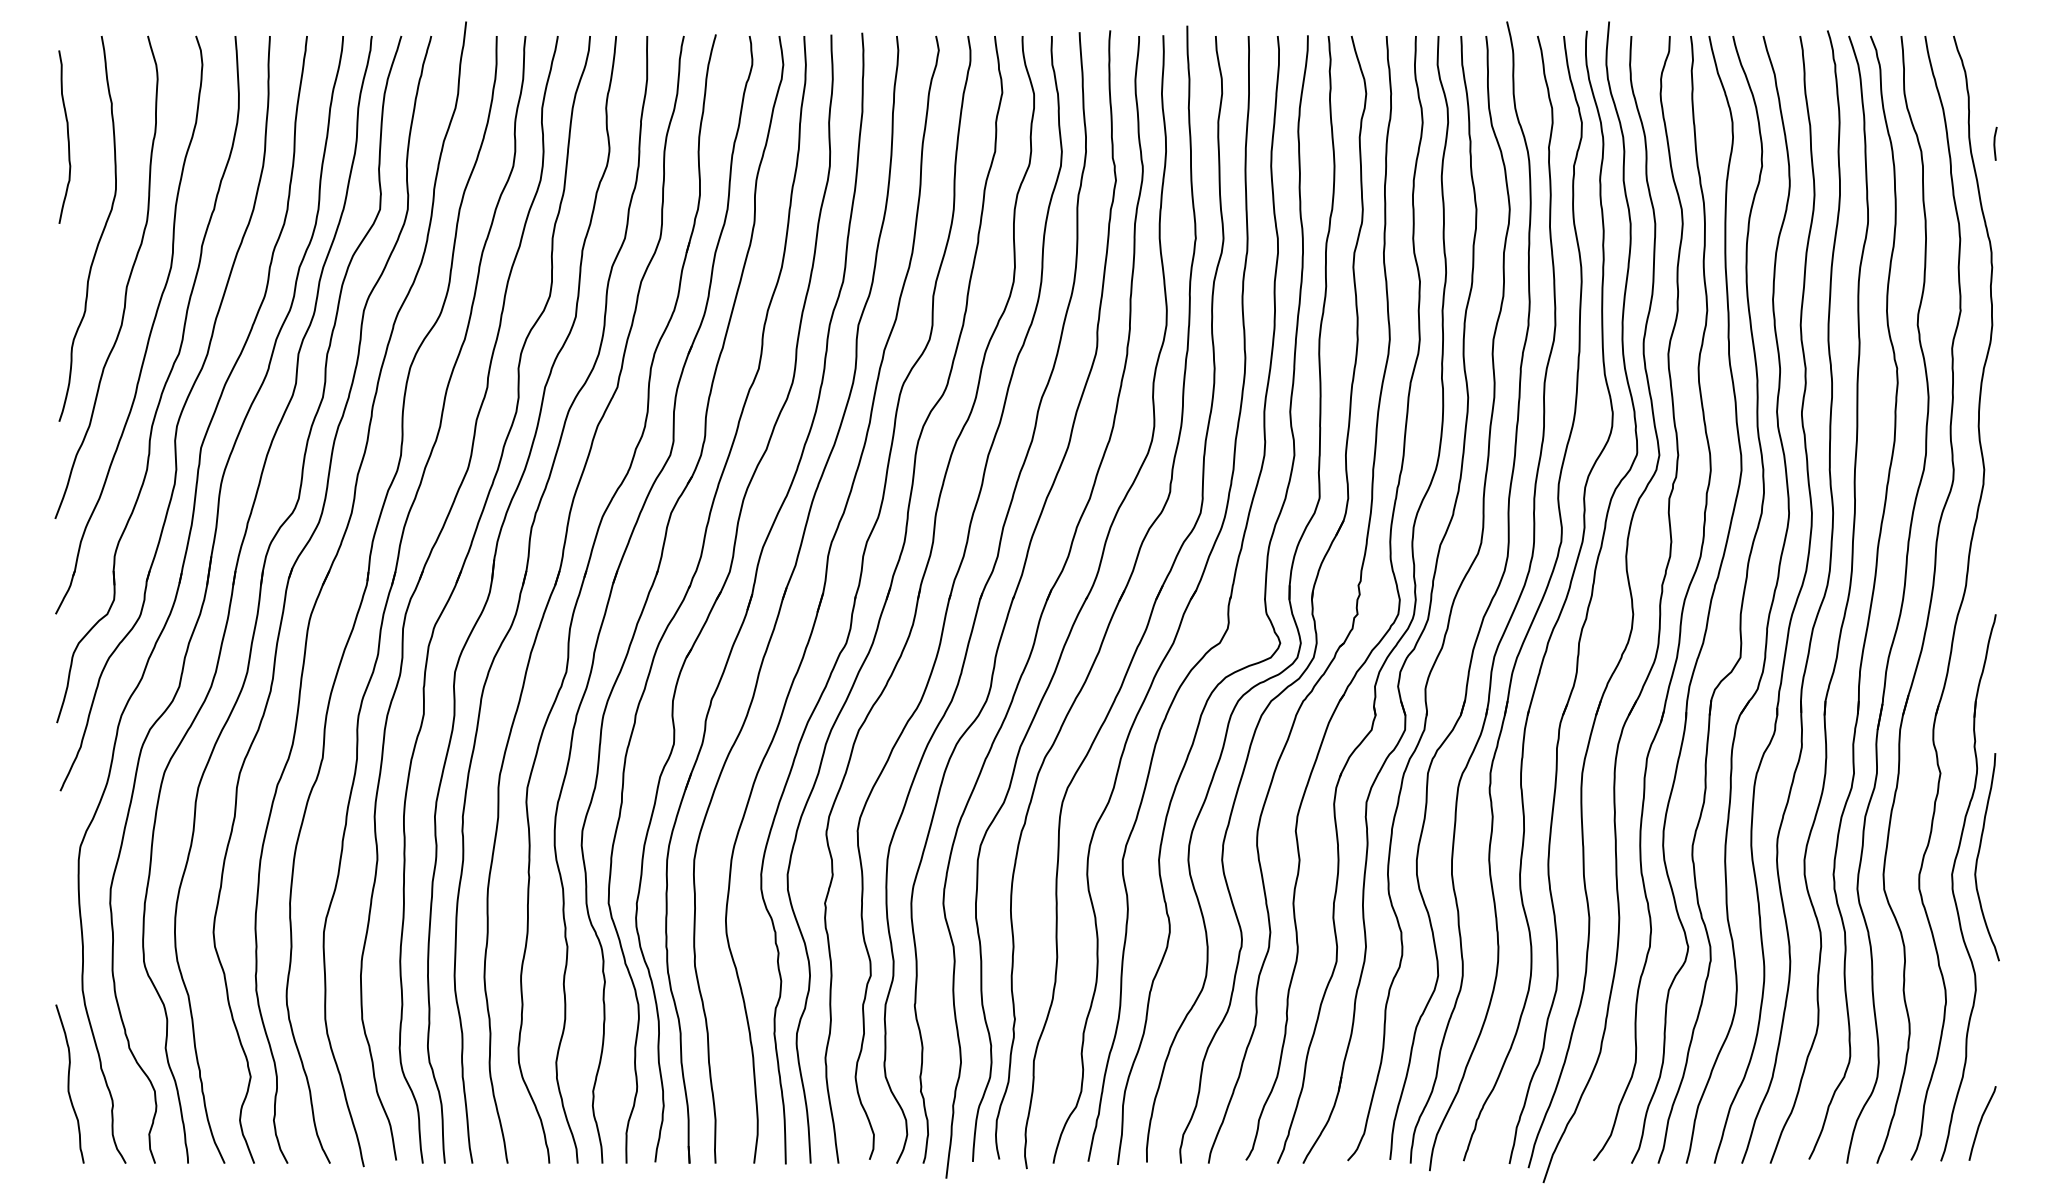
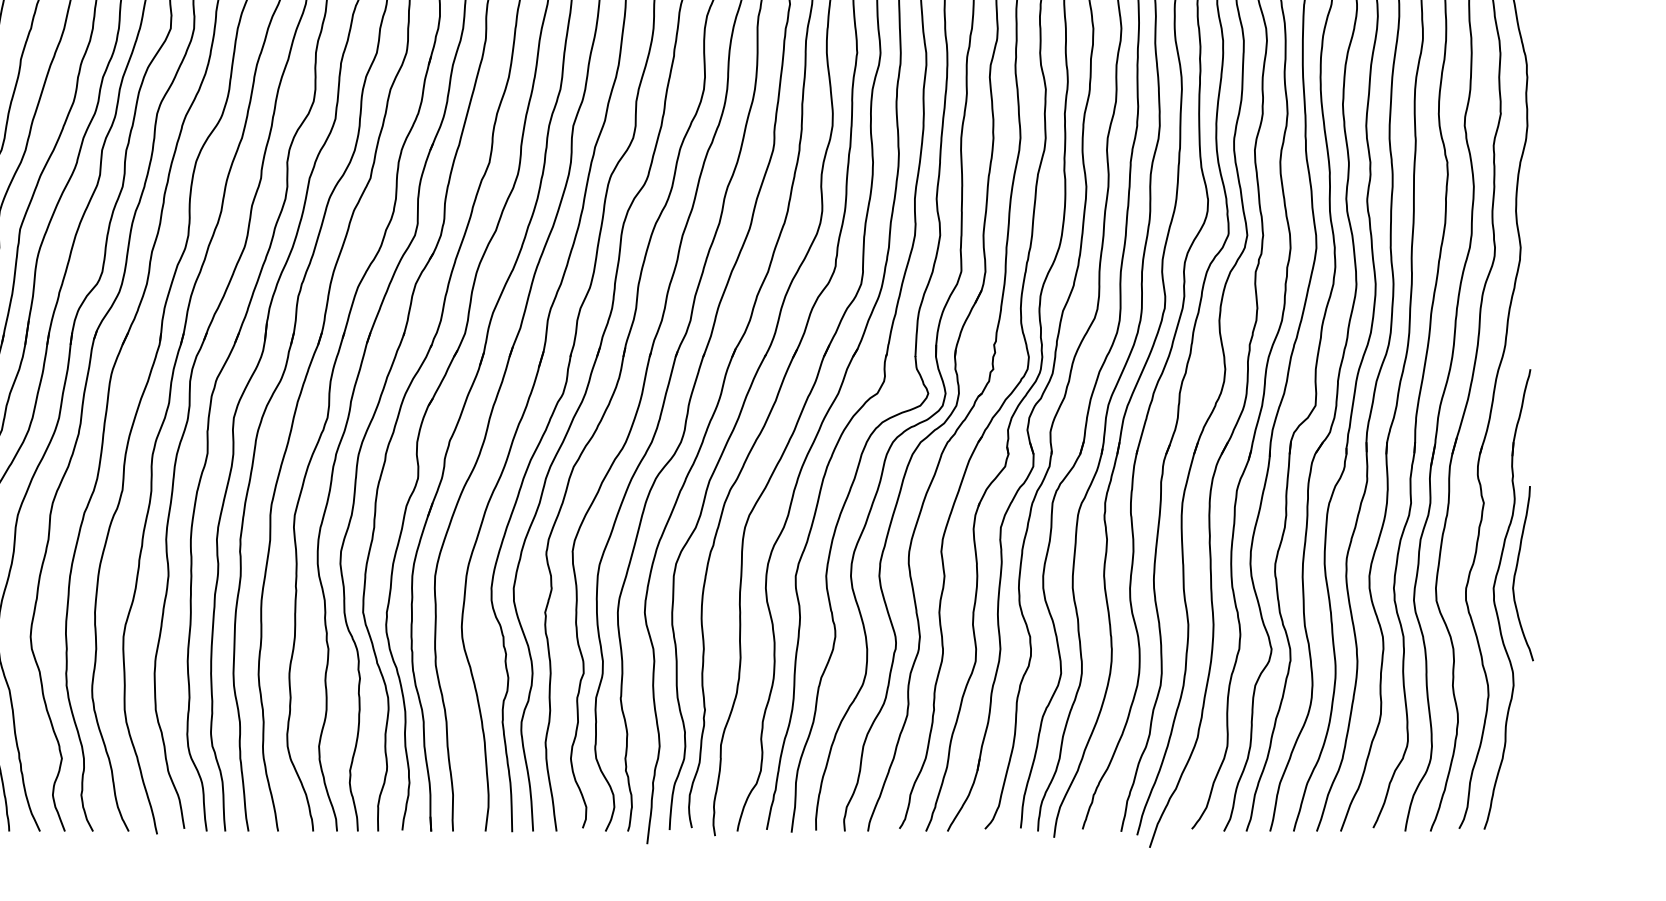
curve: (1981, 1122) -> (1518, 796), removed

